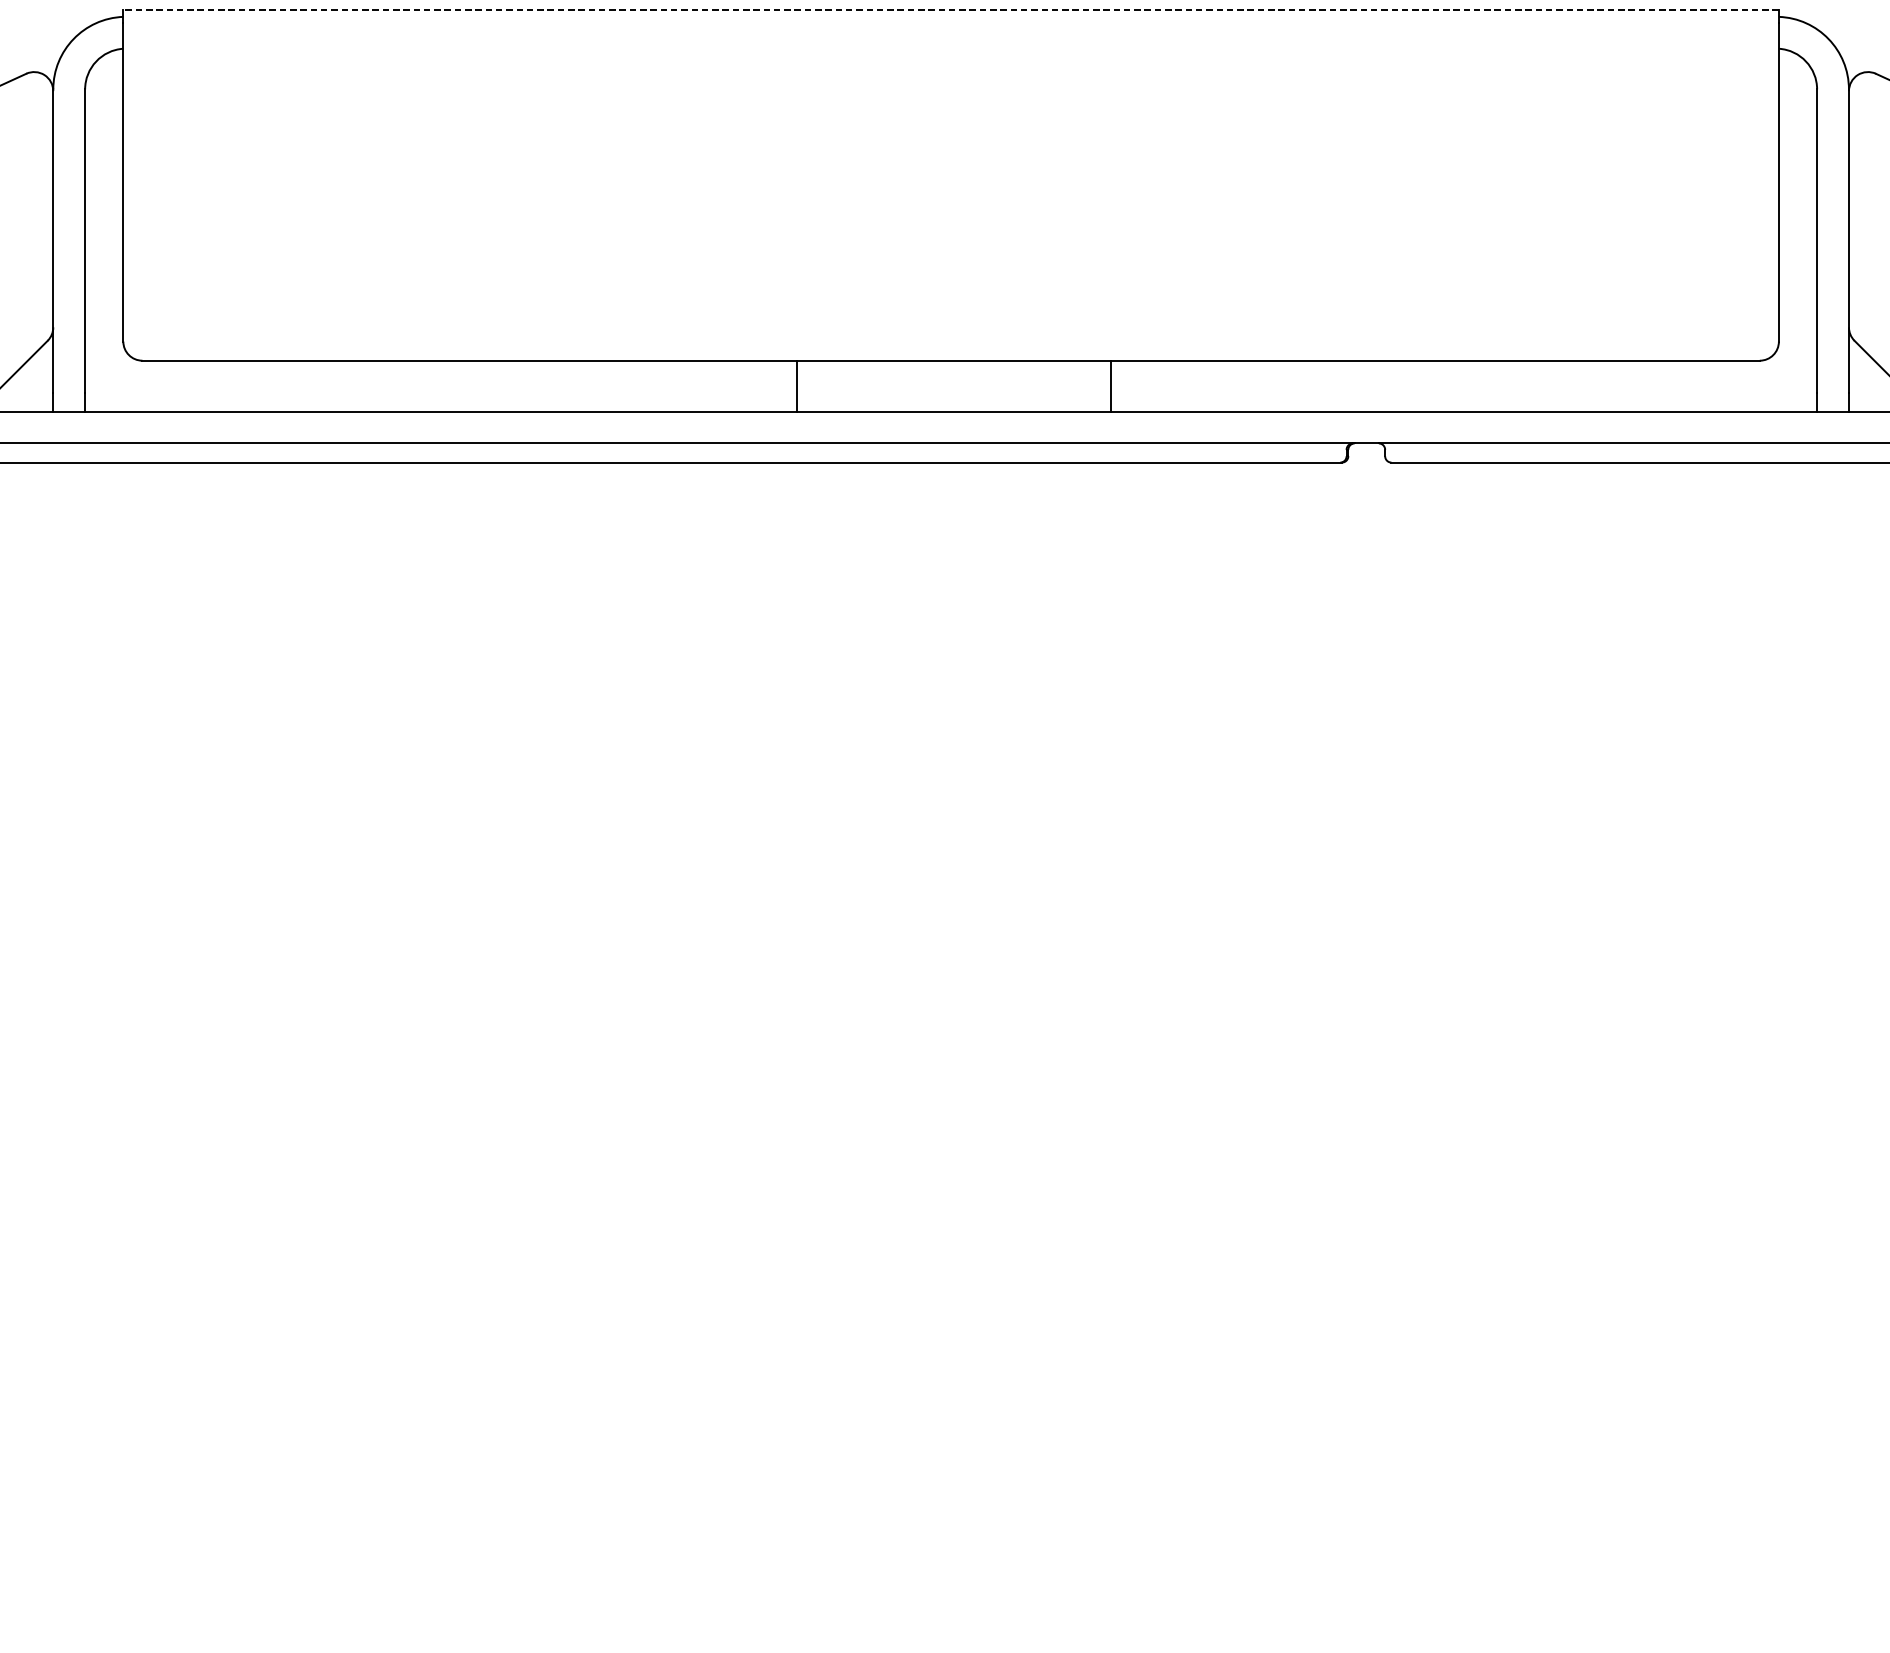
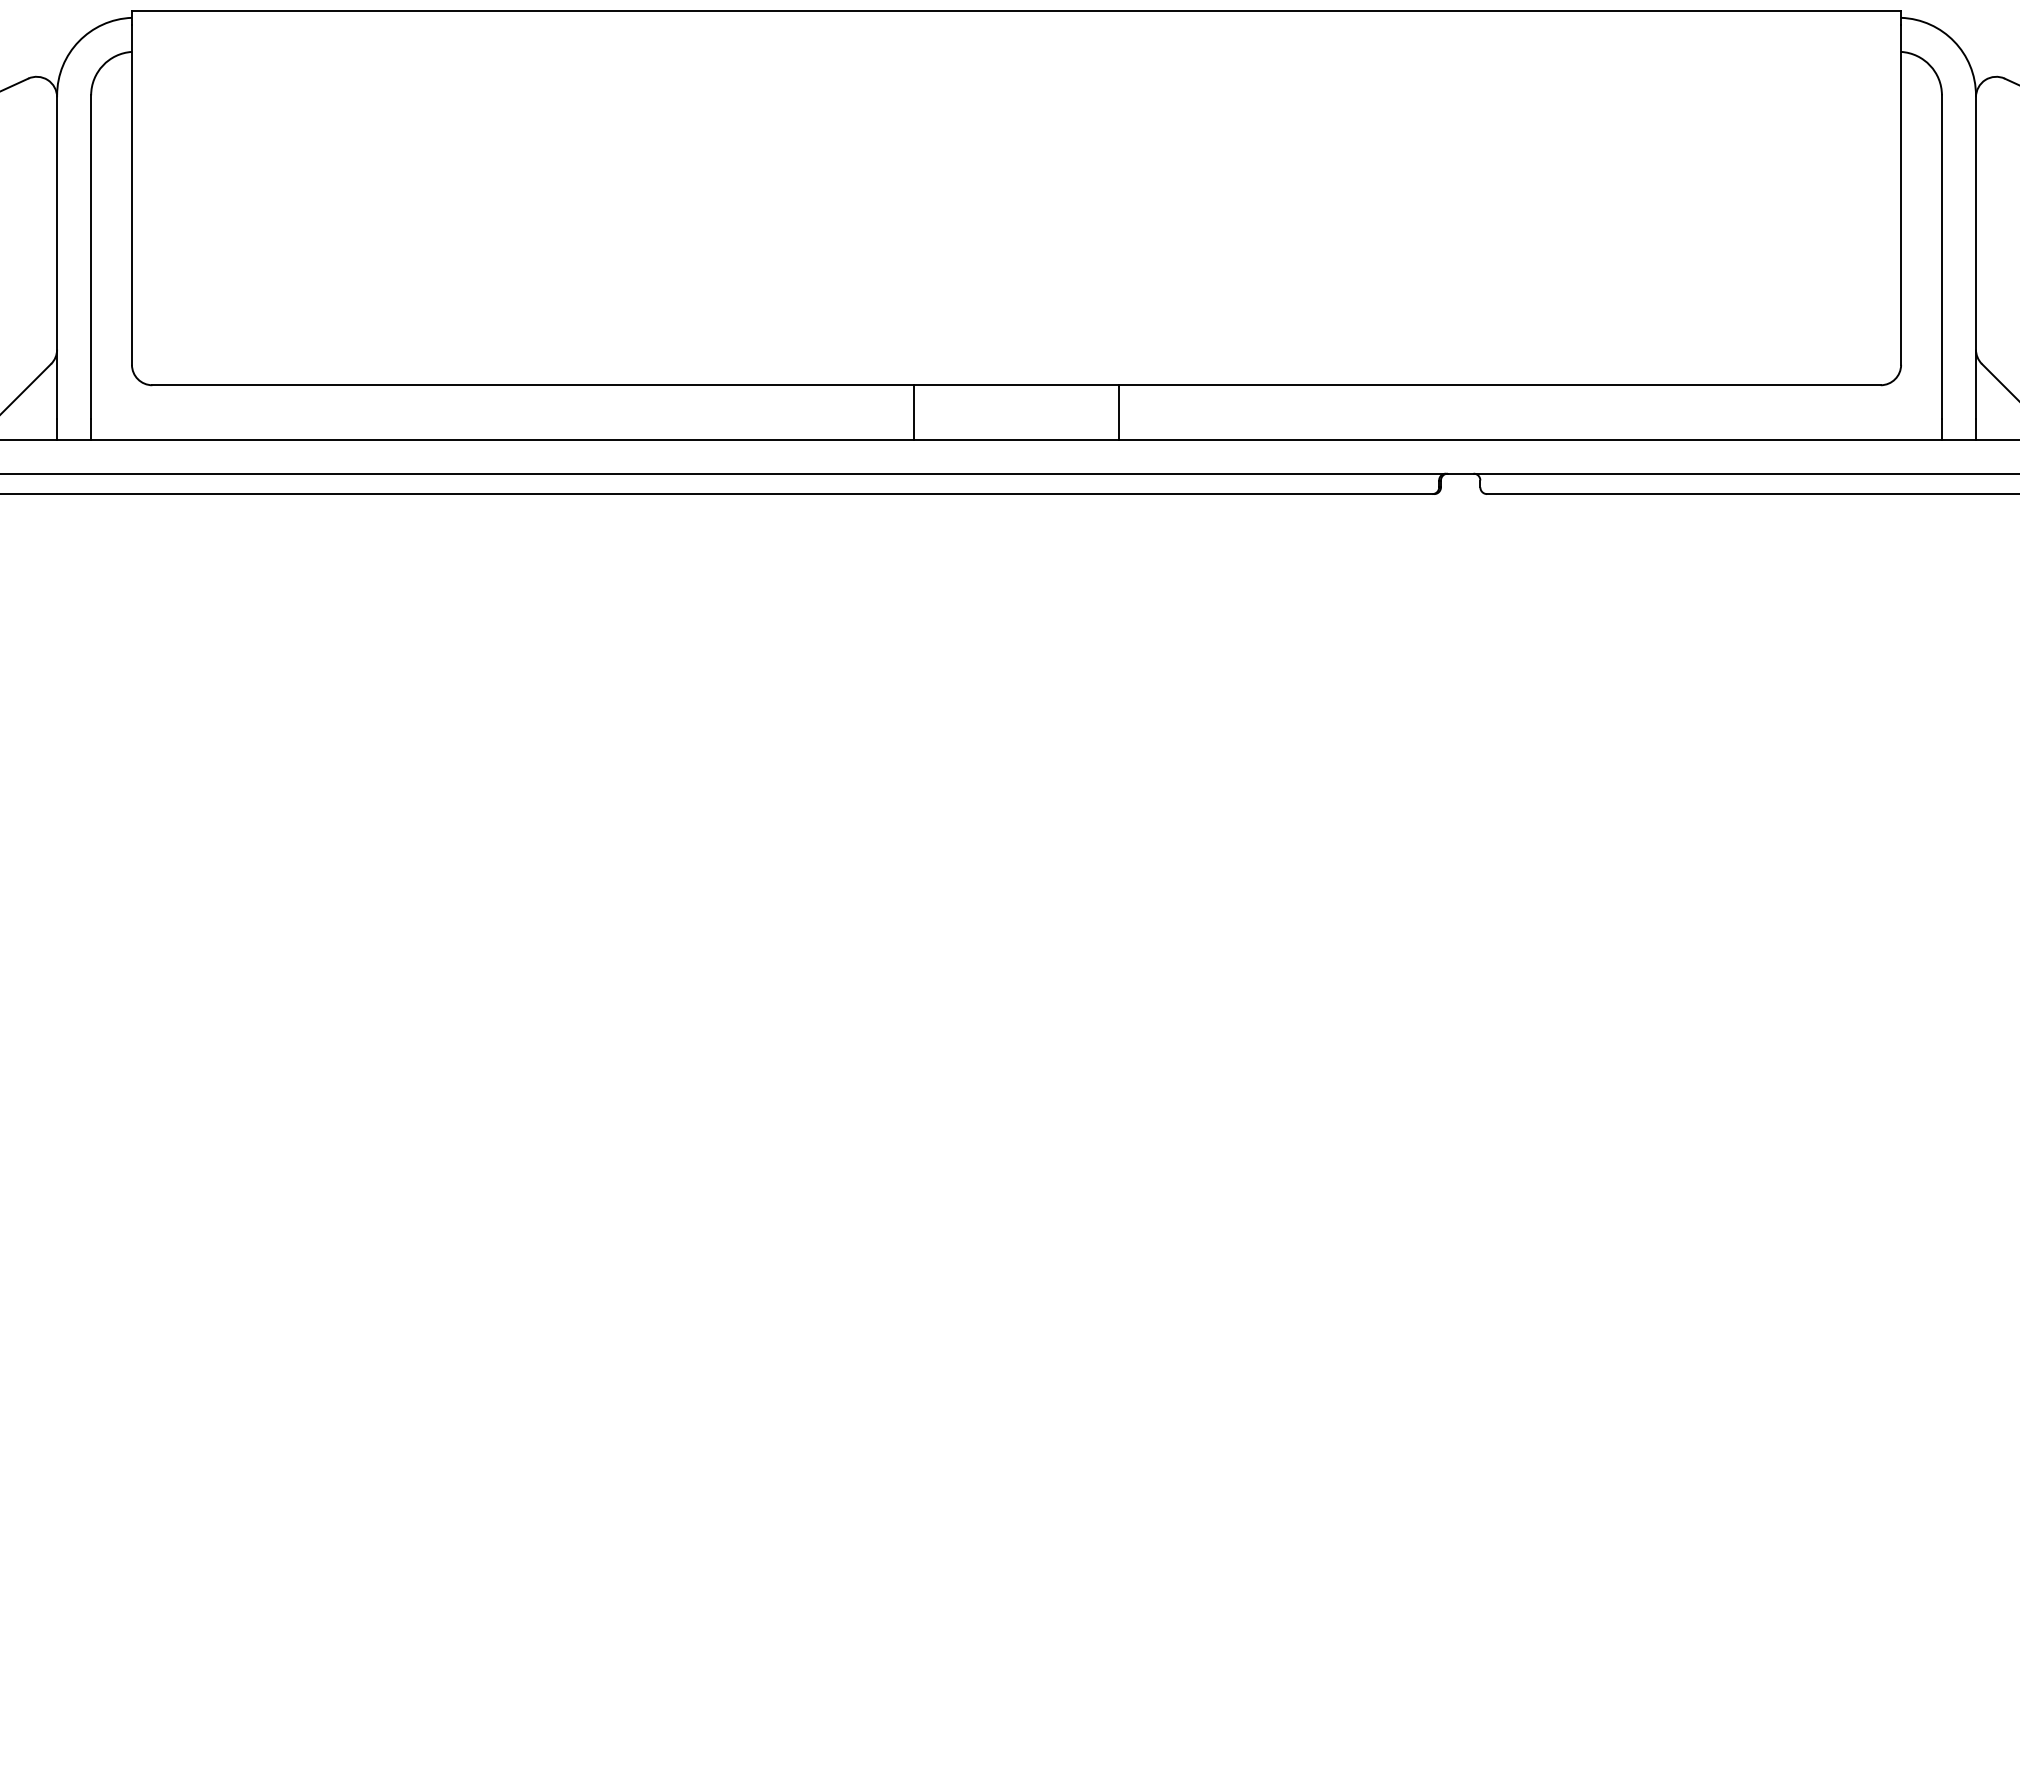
line: (951, 10) -> (1016, 11), dashed -> solid
line: (796, 386) -> (914, 412), moved
line: (1111, 386) -> (1118, 412), moved

